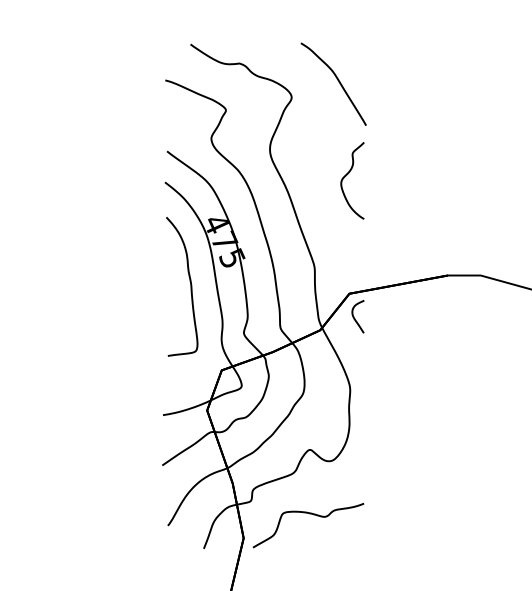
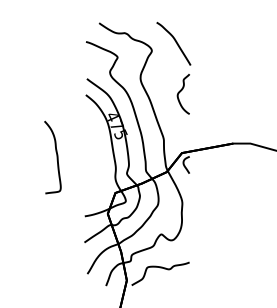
curve: (189, 286) -> (56, 157), moved

